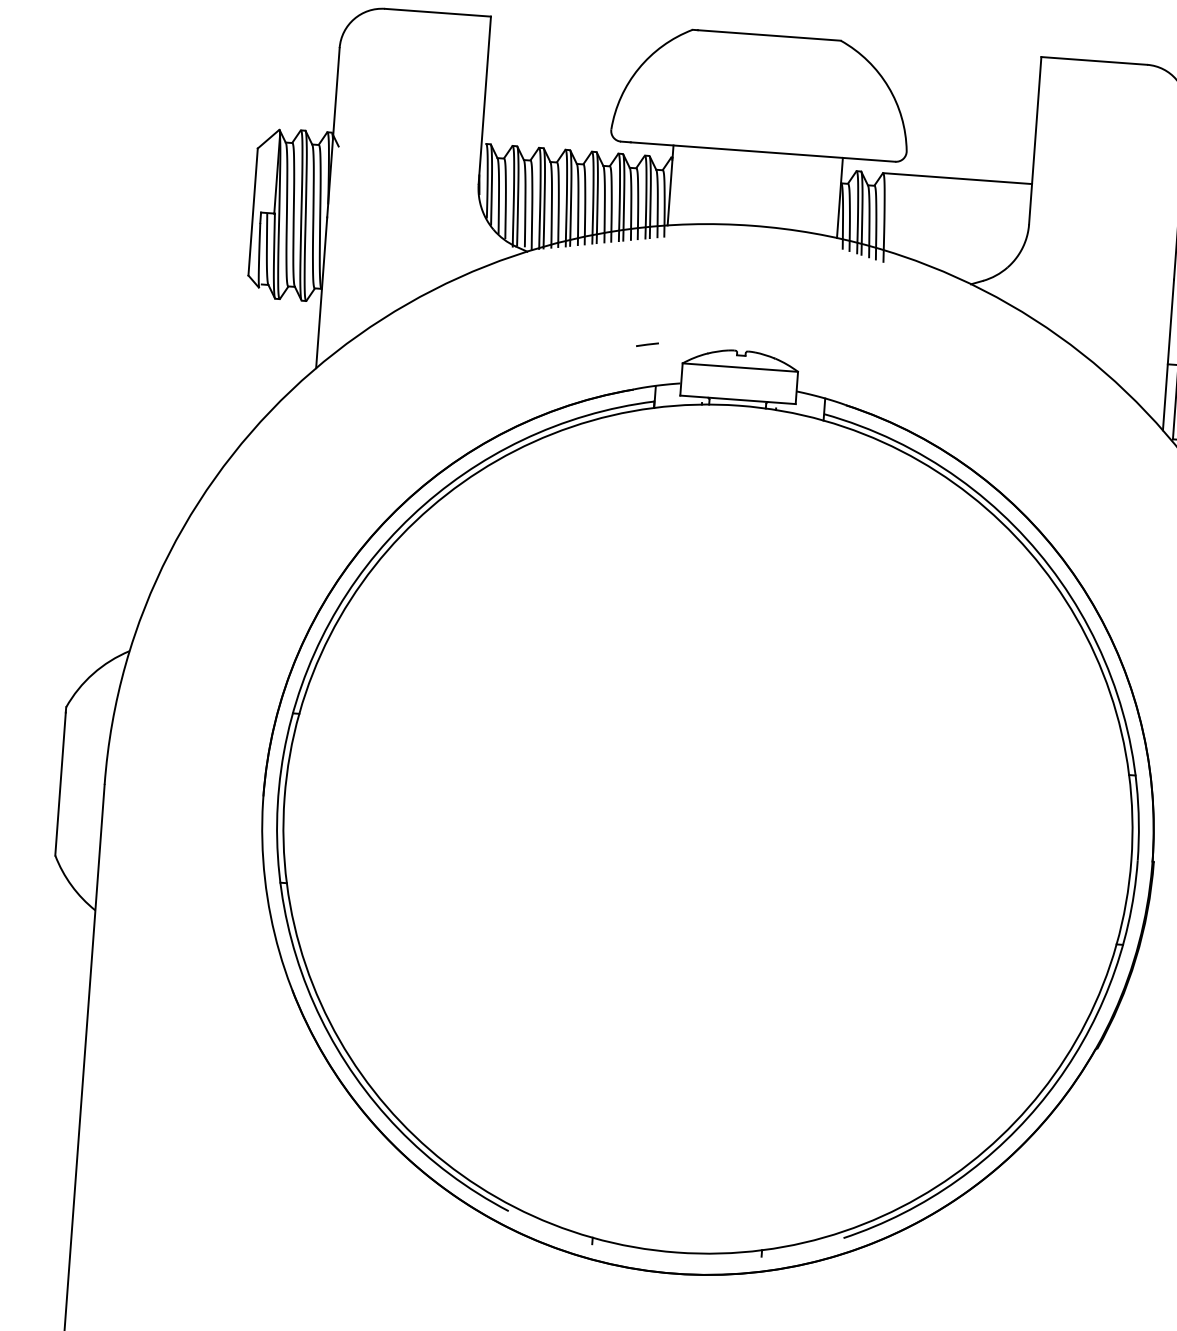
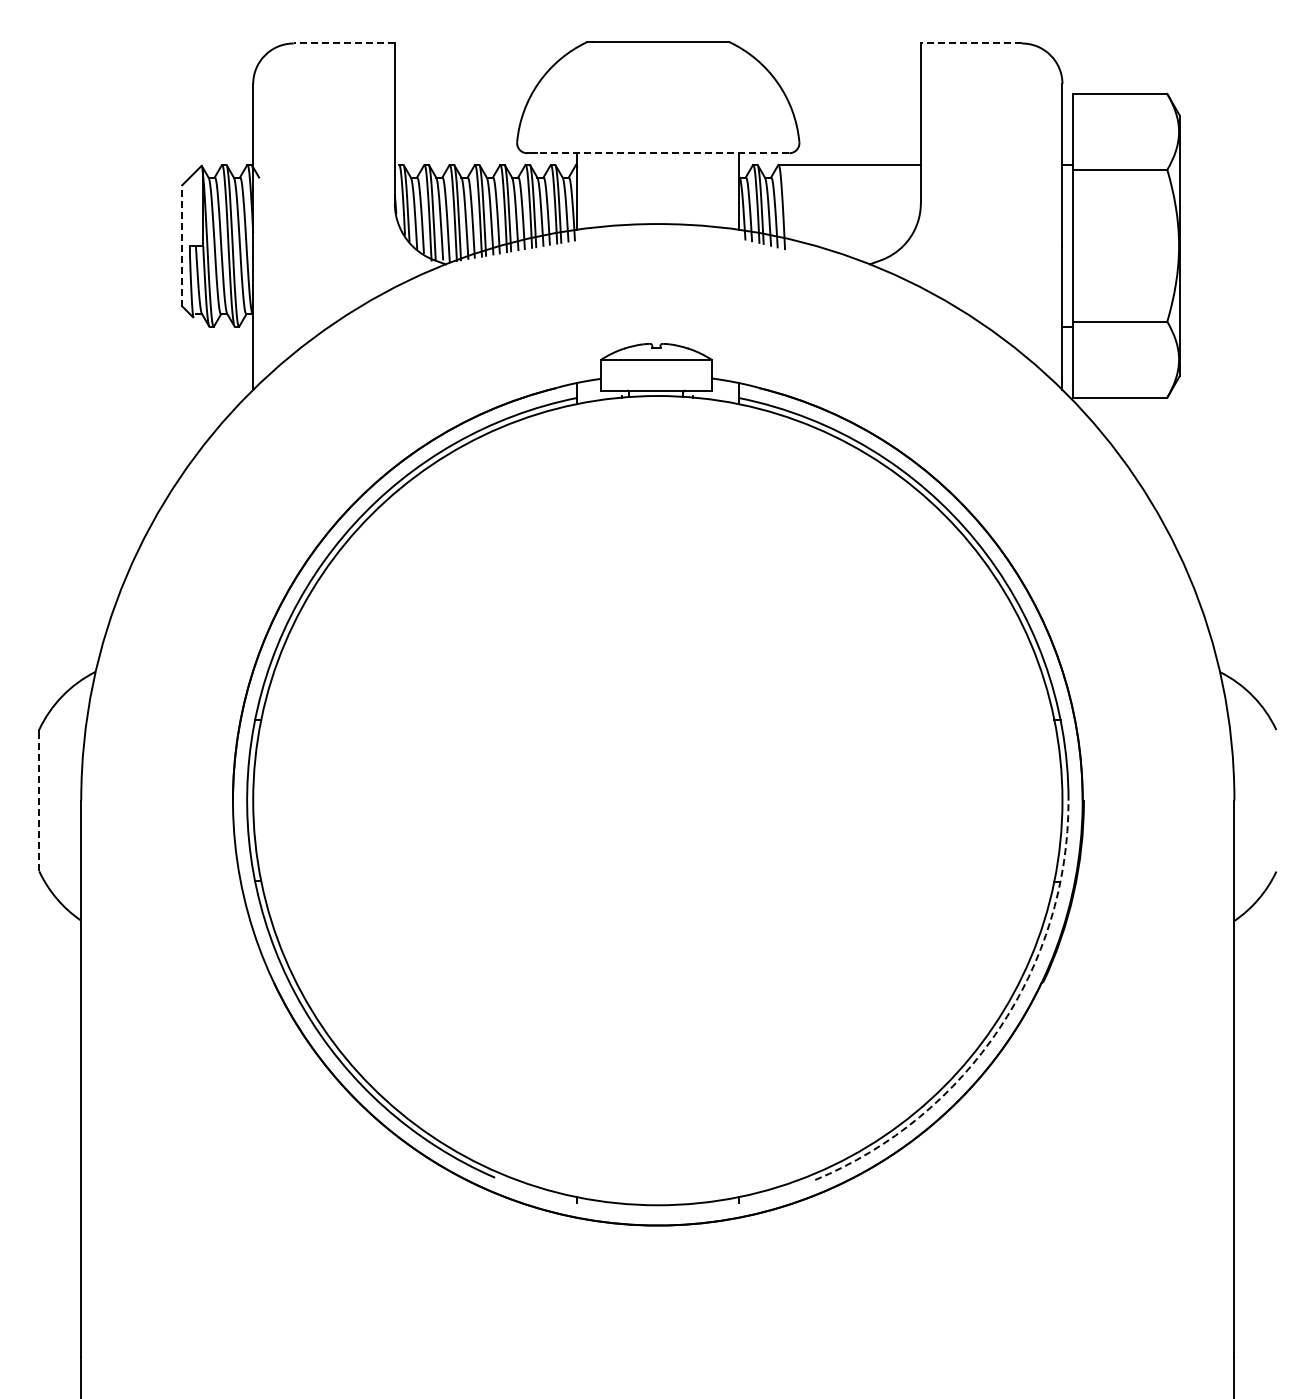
line: (438, 12) -> (344, 43), solid -> dashed
line: (1094, 60) -> (971, 43), solid -> dashed
line: (762, 152) -> (662, 153), solid -> dashed
line: (253, 211) -> (182, 245), solid -> dashed
line: (647, 344) -> (566, 344), removed
line: (60, 783) -> (39, 802), solid -> dashed
arc: (1047, 1093) -> (999, 1028), solid -> dashed

